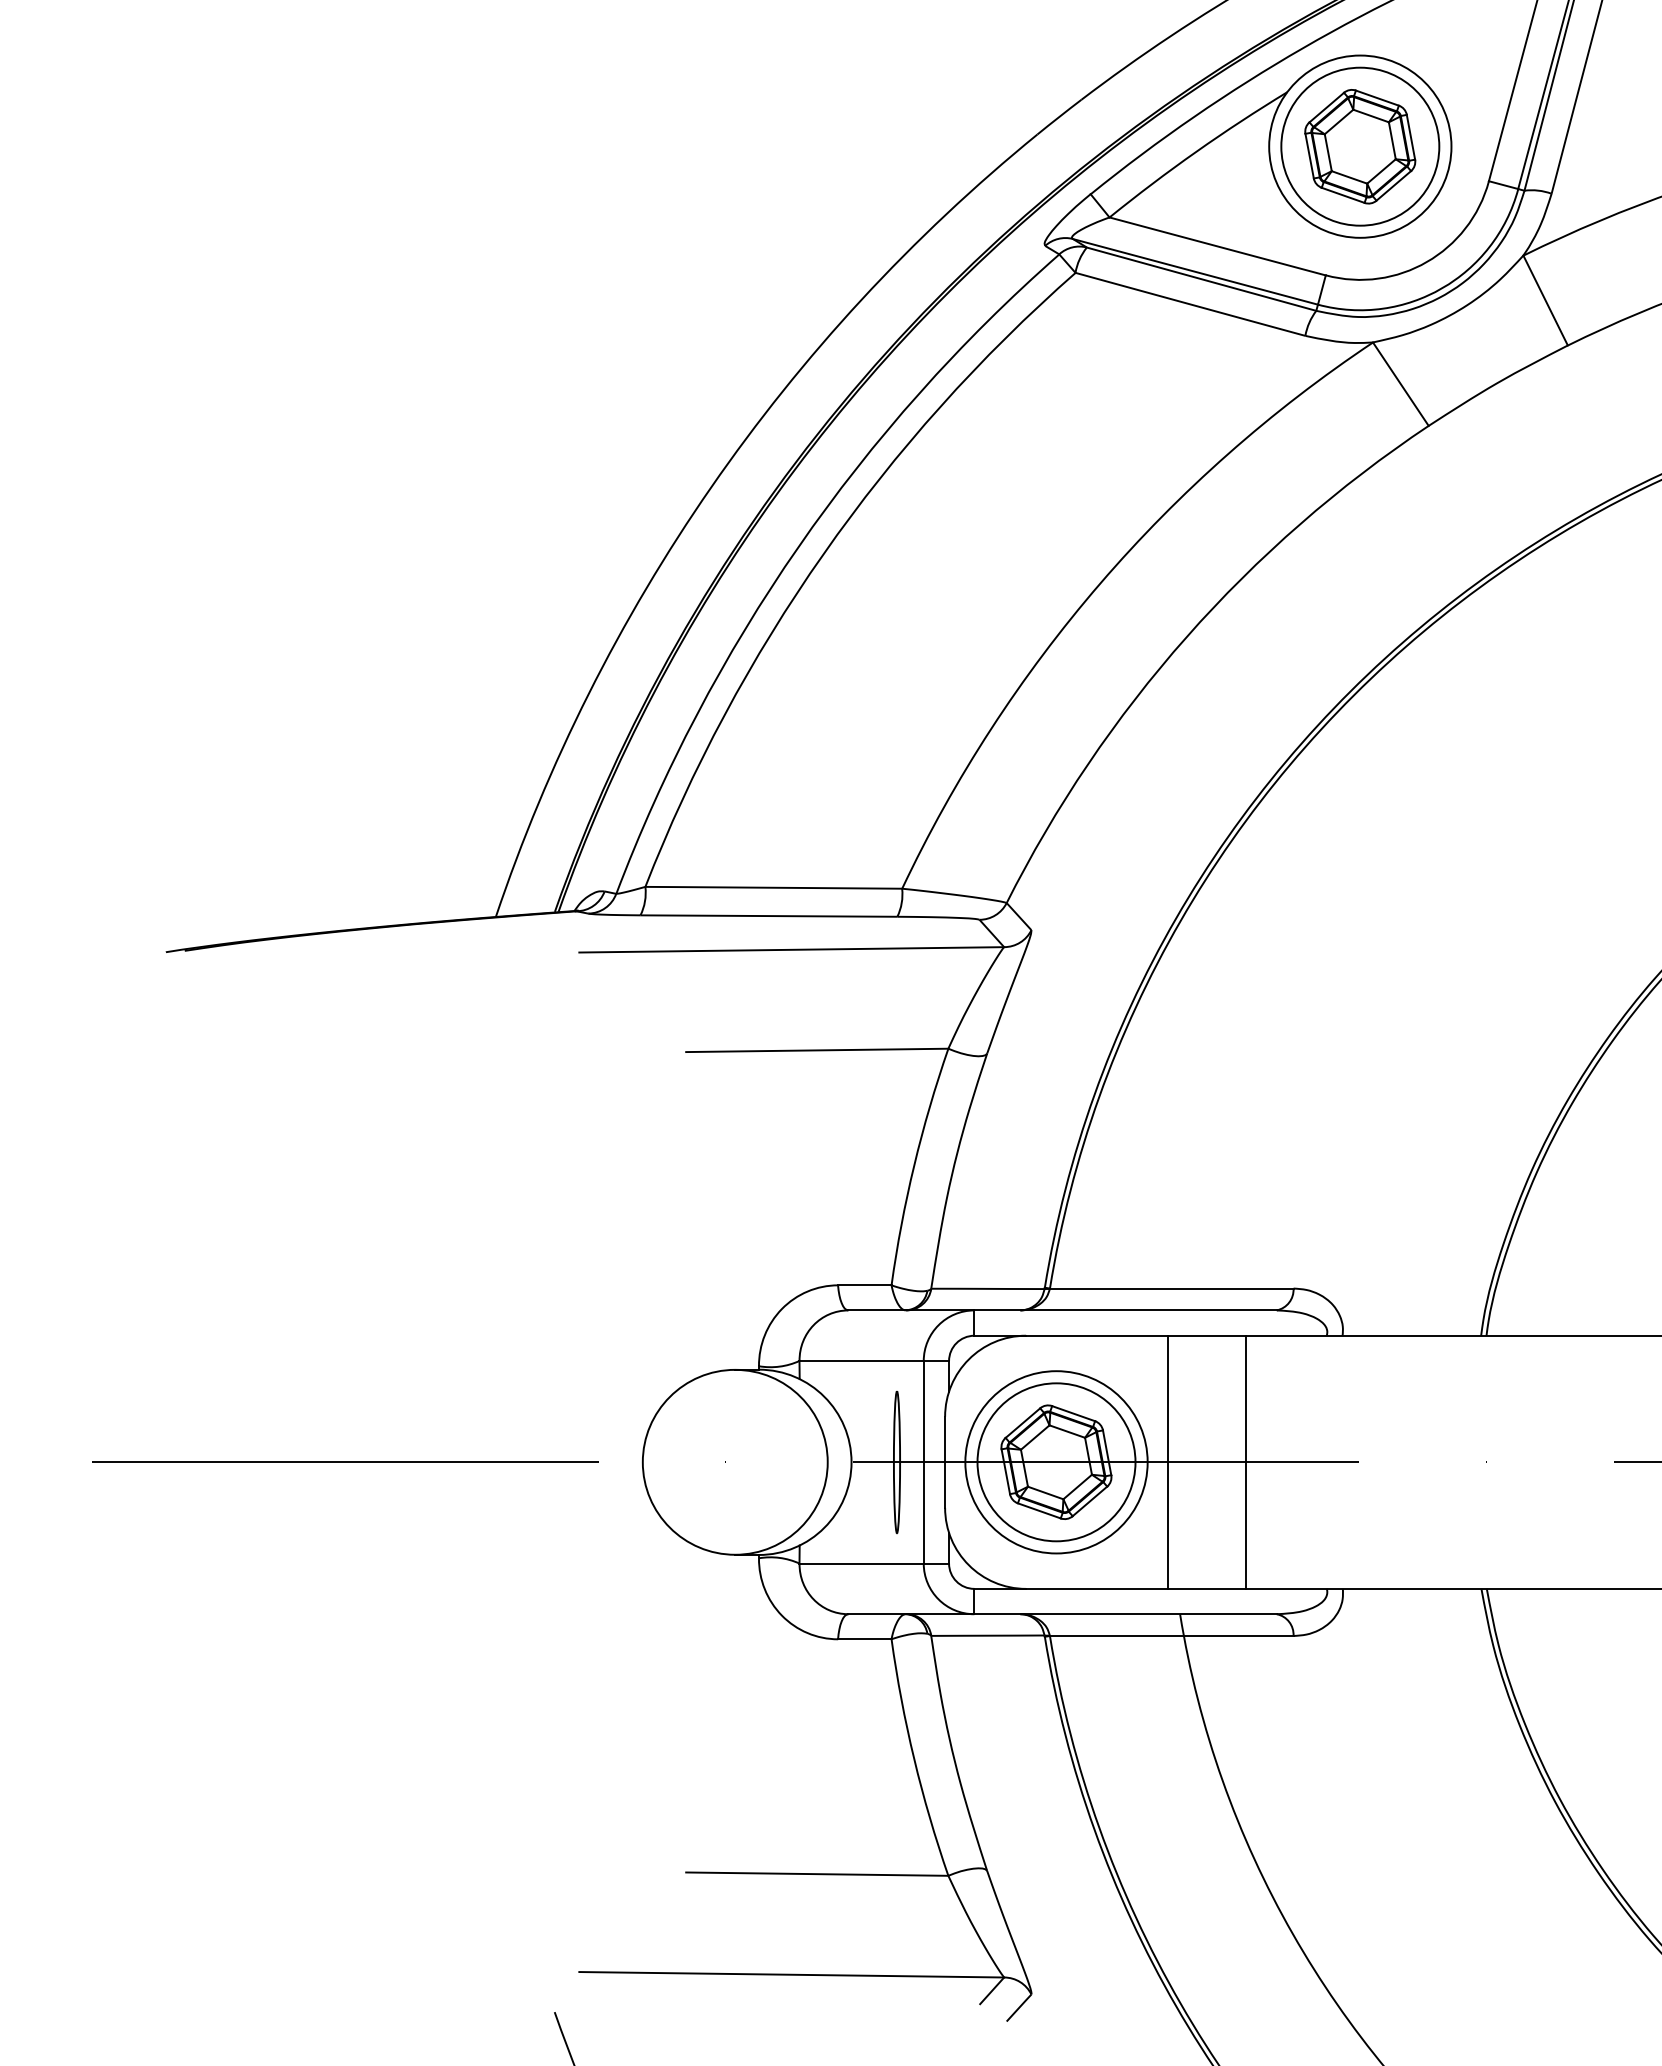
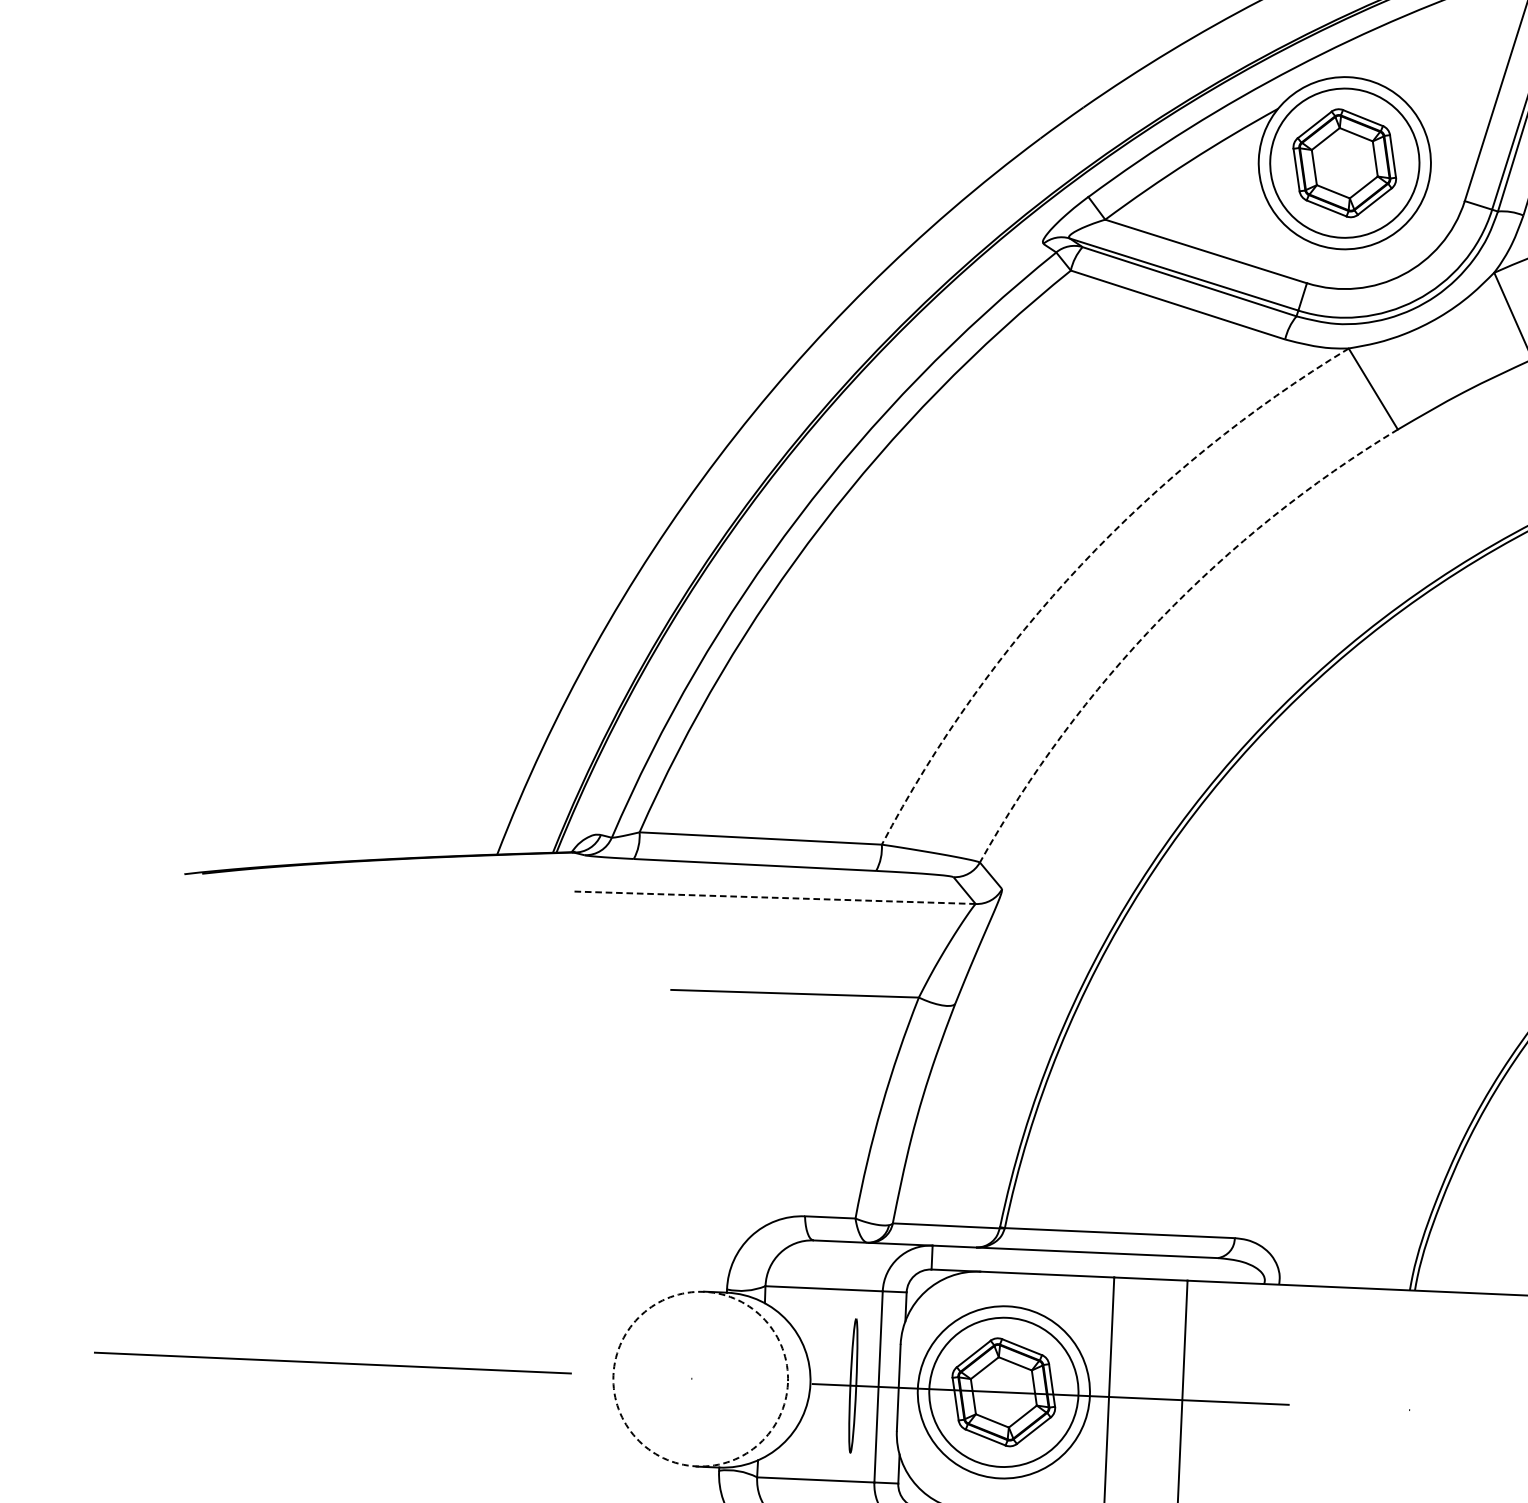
arc: (1100, 583) -> (1081, 564), solid -> dashed
arc: (1186, 637) -> (1160, 619), solid -> dashed
line: (792, 949) -> (775, 897), solid -> dashed
circle: (734, 1461) -> (700, 1378), solid -> dashed

